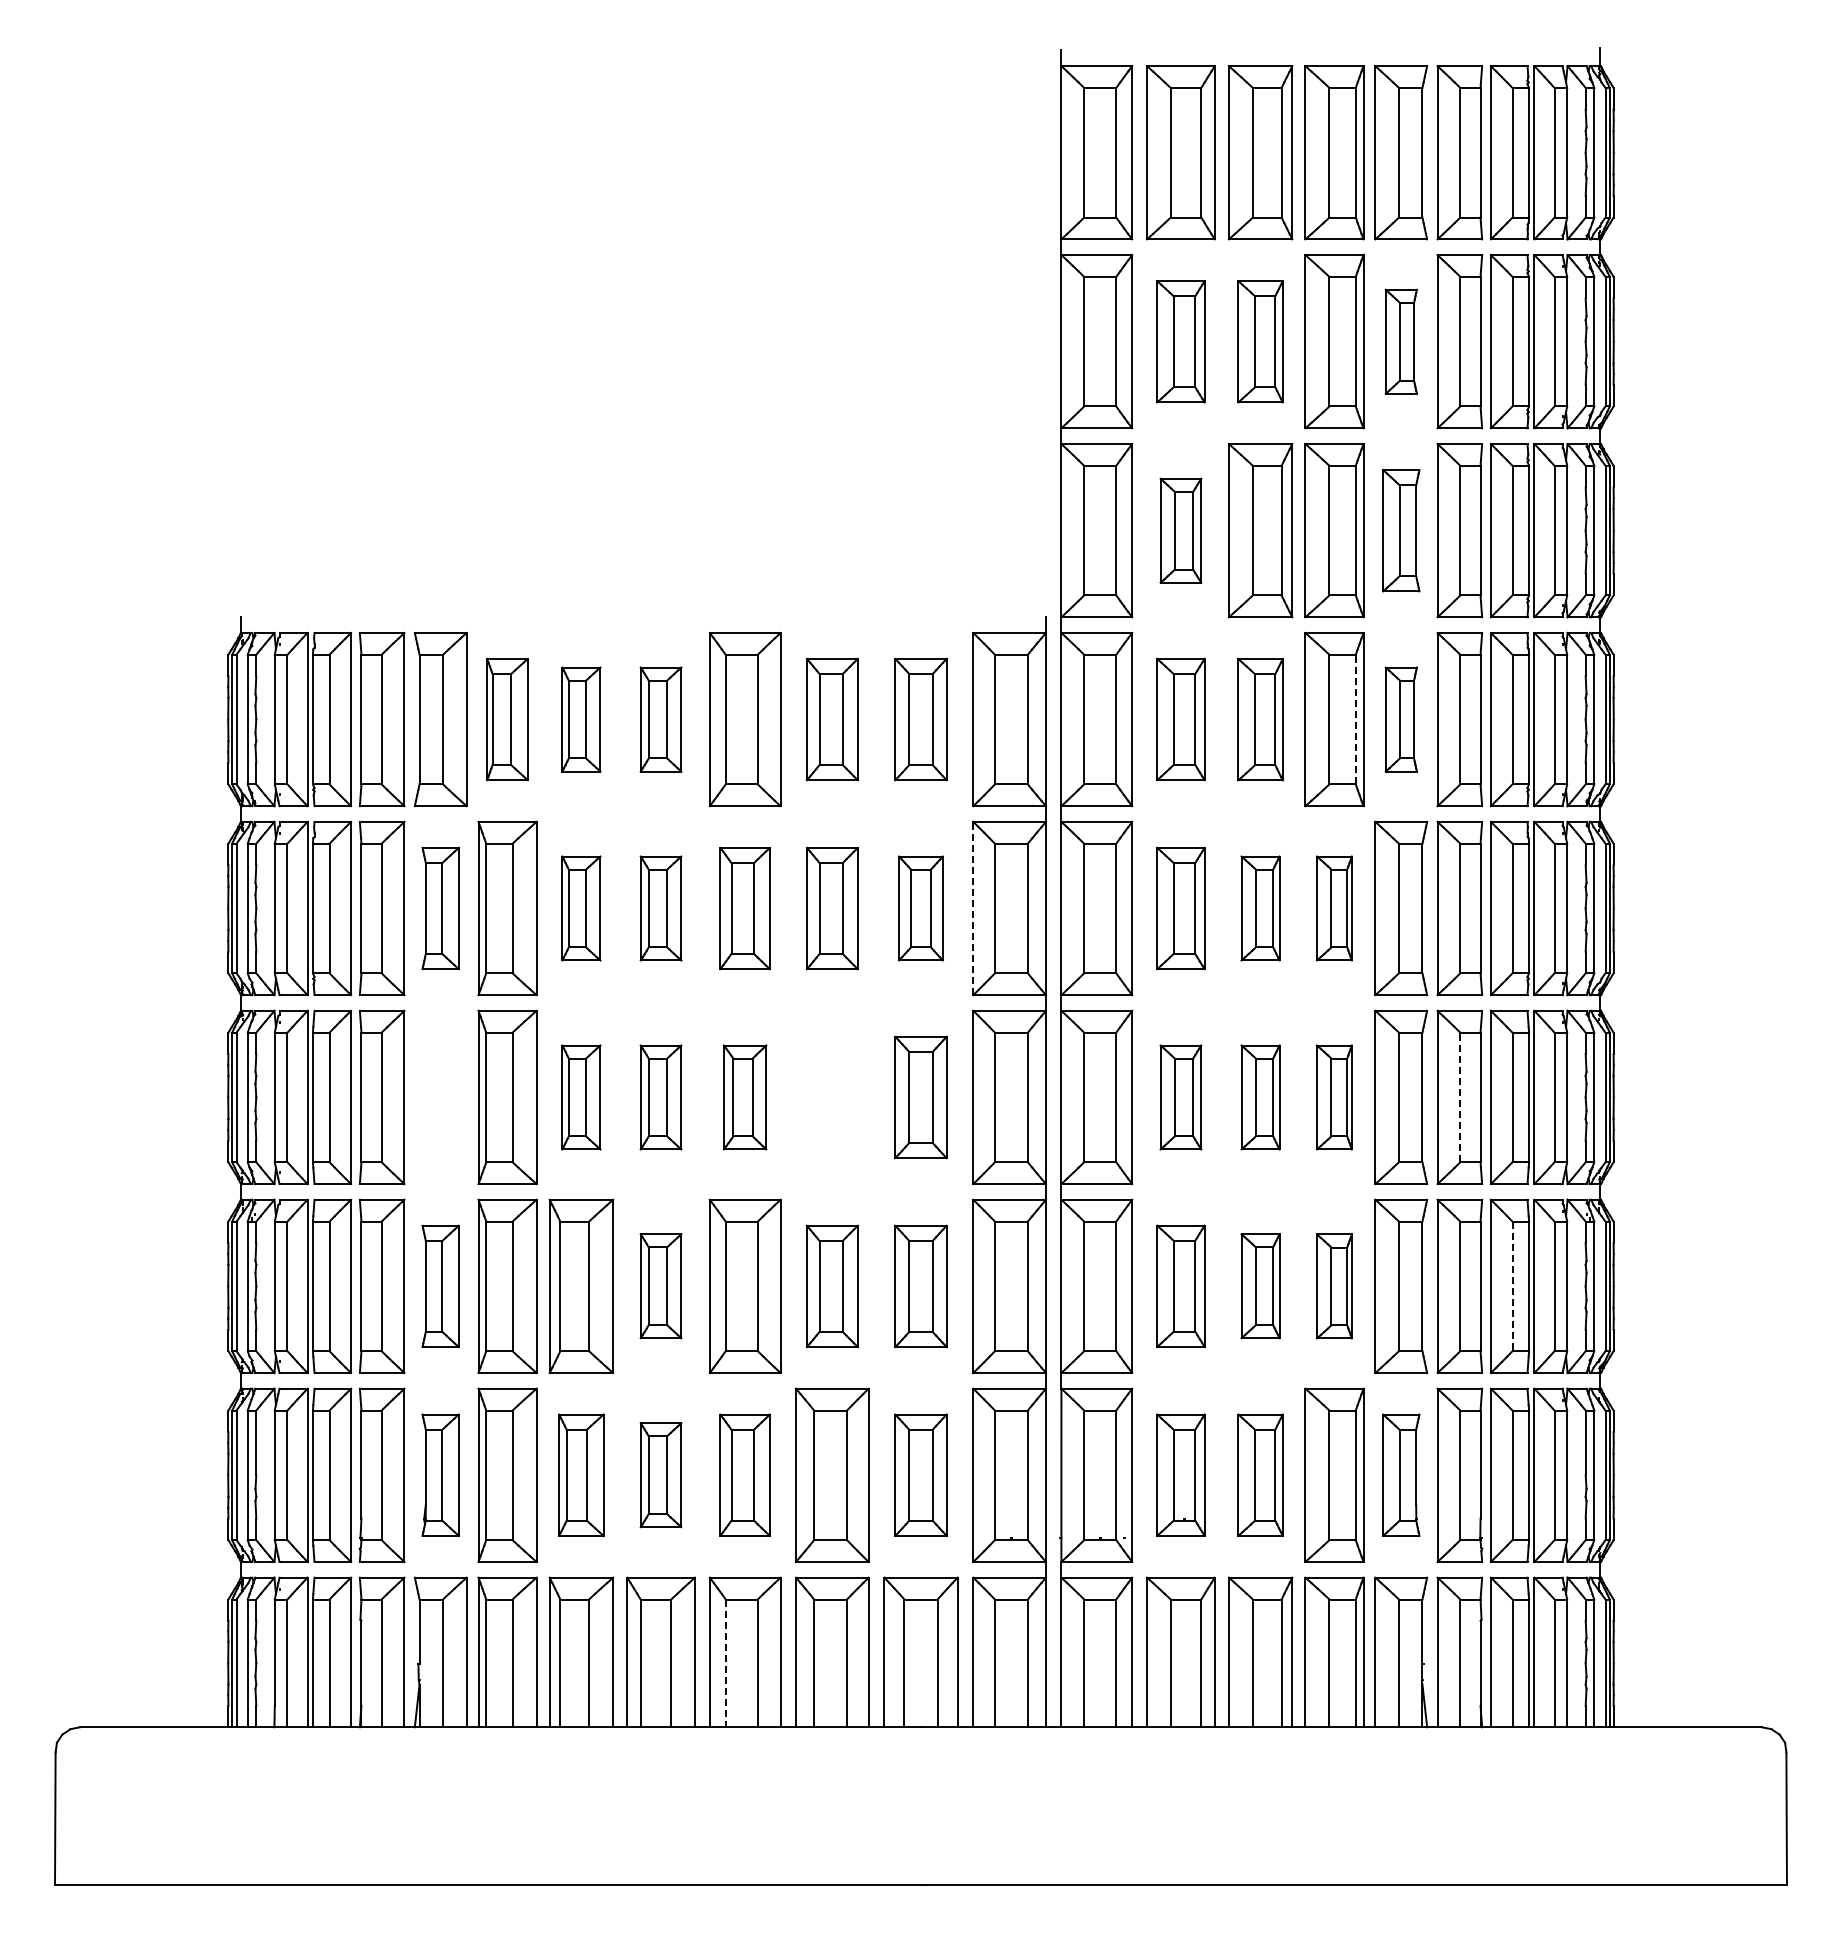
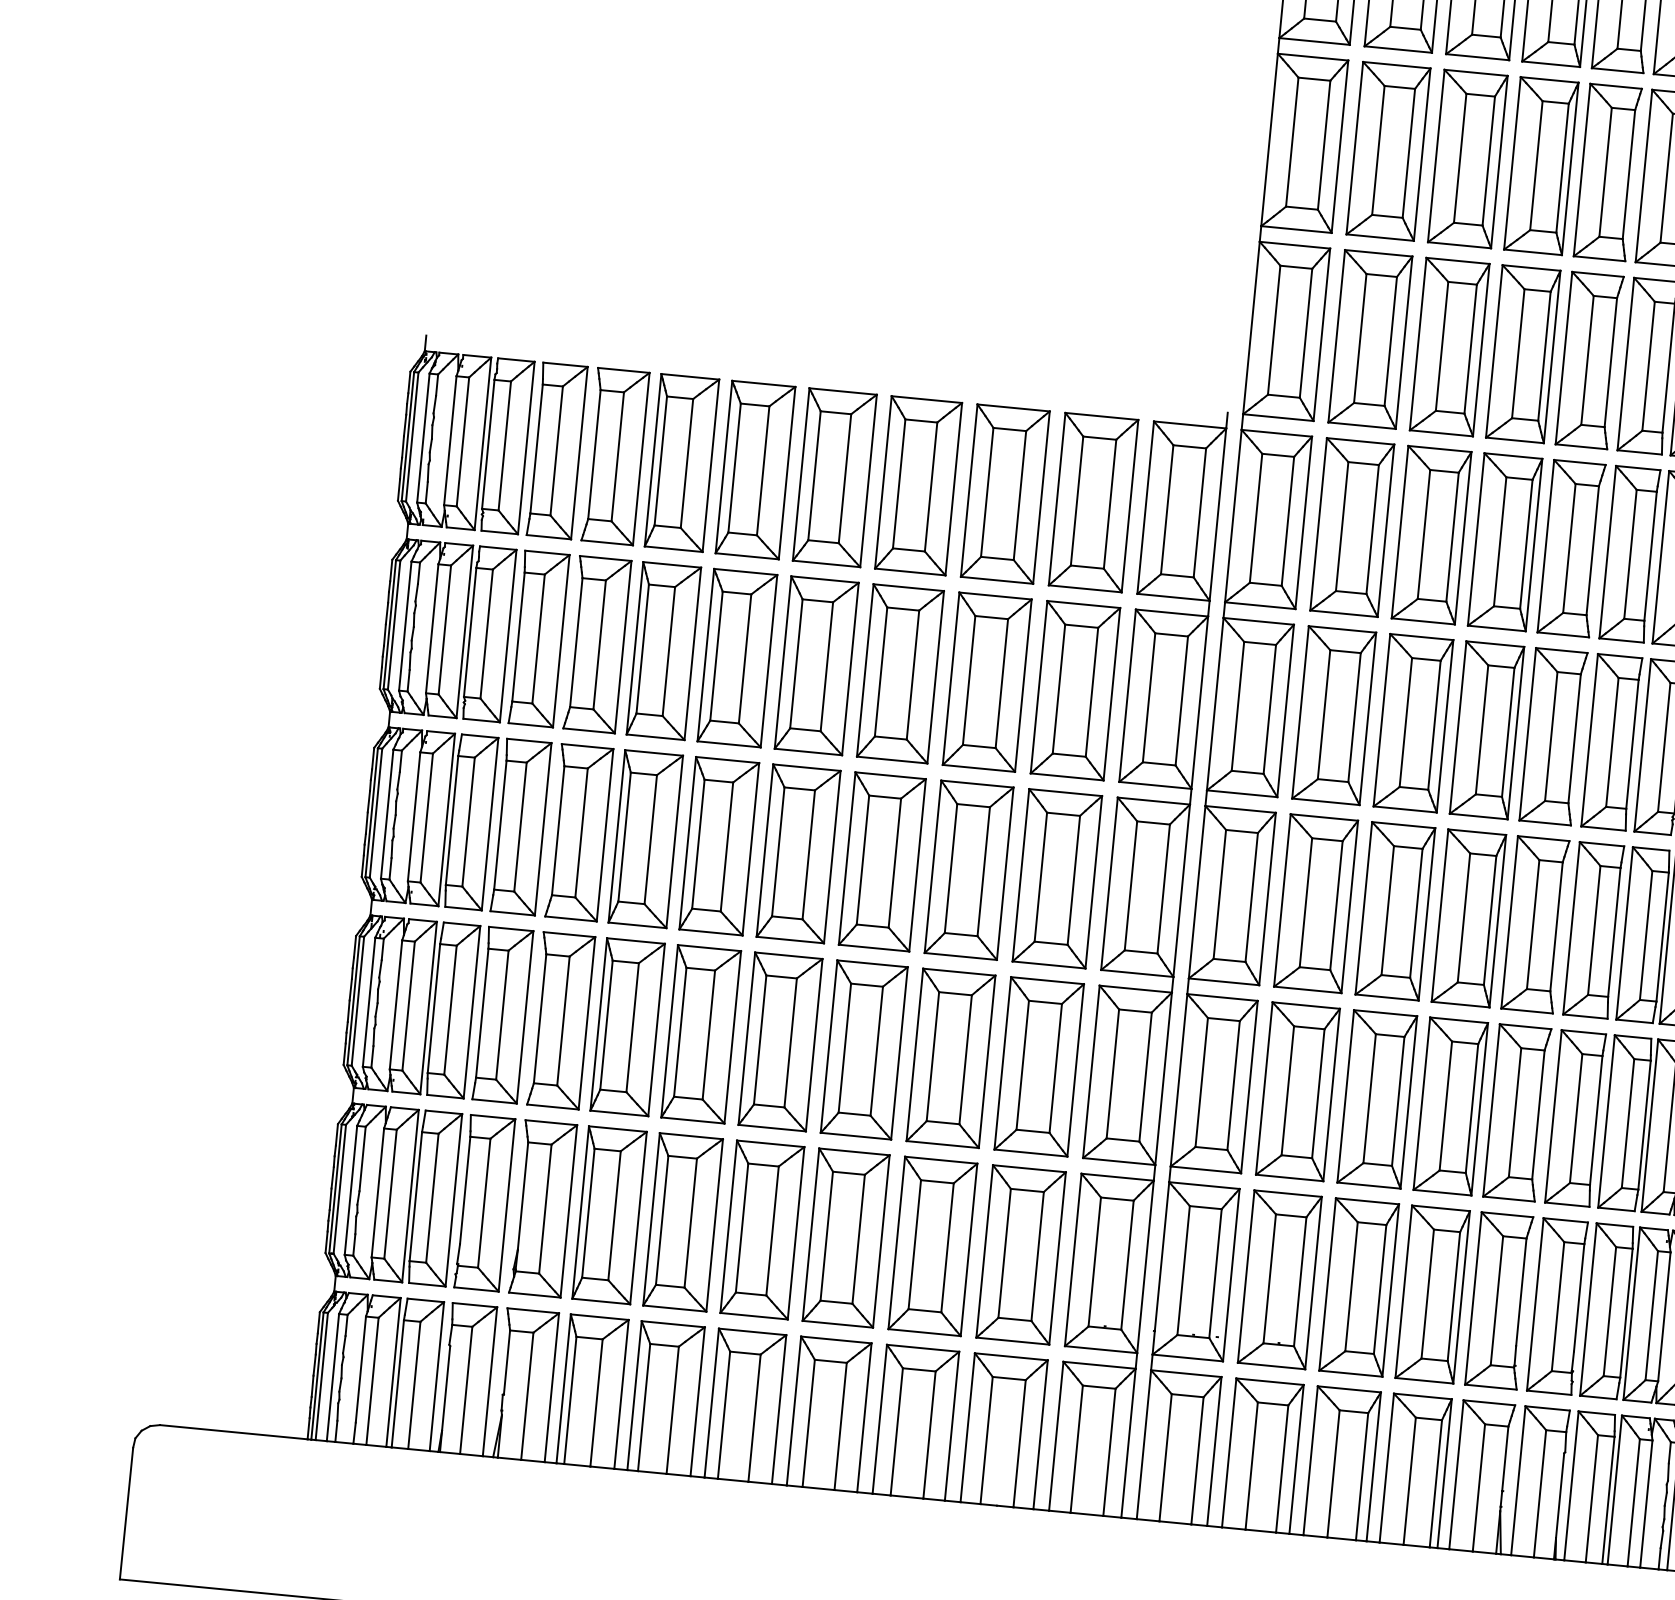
part: (1180, 341) -> (1388, 151), size x1.43
part: (1260, 341) -> (1467, 158), size x1.43
part: (1401, 341) -> (1608, 172), size x1.67
part: (1180, 530) -> (1369, 339), size x1.67
part: (1401, 530) -> (1589, 360), size x1.43
part: (507, 719) -> (681, 462), size x1.43
part: (581, 719) -> (755, 470), size x1.67
part: (660, 719) -> (834, 477), size x1.67
part: (832, 719) -> (1005, 494), size x1.43
part: (920, 719) -> (1093, 502), size x1.43
part: (1180, 719) -> (1351, 527), size x1.43
part: (1260, 719) -> (1431, 535), size x1.43
line: (1355, 719) -> (1526, 544), dashed -> solid
part: (1401, 719) -> (1571, 548), size x1.67
part: (440, 908) -> (597, 644), size x1.43
part: (581, 908) -> (737, 658), size x1.67
part: (660, 908) -> (816, 665), size x1.67
part: (744, 908) -> (899, 673), size x1.43
part: (832, 908) -> (987, 682), size x1.43
part: (920, 908) -> (1074, 690), size x1.67
line: (973, 908) -> (1127, 695), dashed -> solid
part: (1180, 908) -> (1333, 715), size x1.43
part: (1260, 908) -> (1413, 723), size x1.67
part: (1334, 908) -> (1487, 730), size x1.67
part: (440, 1097) -> (579, 832), added
part: (581, 1097) -> (719, 846), size x1.67
part: (660, 1097) -> (798, 853), size x1.67
part: (744, 1097) -> (881, 861), size x1.67
part: (832, 1097) -> (969, 870), added
part: (920, 1097) -> (1056, 878), size x1.43
part: (1180, 1097) -> (1315, 903), size x1.67
part: (1260, 1097) -> (1395, 911), size x1.67
part: (1334, 1097) -> (1468, 918), size x1.67
line: (1460, 1097) -> (1594, 930), dashed -> solid
part: (660, 1285) -> (780, 1041), size x1.67
part: (1180, 1285) -> (1297, 1090), size x1.43
part: (1260, 1285) -> (1377, 1098), size x1.67
part: (440, 1286) -> (560, 1020), size x1.43
part: (832, 1286) -> (951, 1058), size x1.43
part: (920, 1286) -> (1038, 1066), size x1.43
part: (1334, 1286) -> (1450, 1106), size x1.67
line: (1512, 1286) -> (1628, 1123), dashed -> solid
part: (440, 1474) -> (542, 1208), size x1.43
part: (581, 1474) -> (683, 1221), size x1.43
part: (660, 1474) -> (761, 1229), size x1.67
part: (744, 1474) -> (845, 1237), size x1.43
part: (920, 1474) -> (1020, 1254), size x1.43
part: (1180, 1474) -> (1279, 1278), size x1.43
part: (1260, 1474) -> (1359, 1286), size x1.43
part: (1401, 1474) -> (1499, 1300), size x1.43
line: (725, 1663) -> (808, 1423), dashed -> solid

